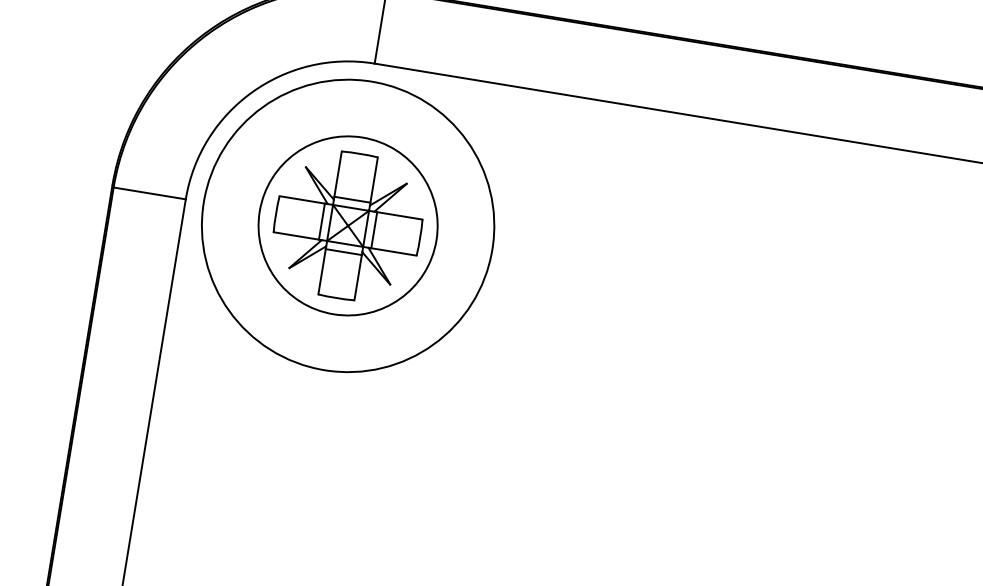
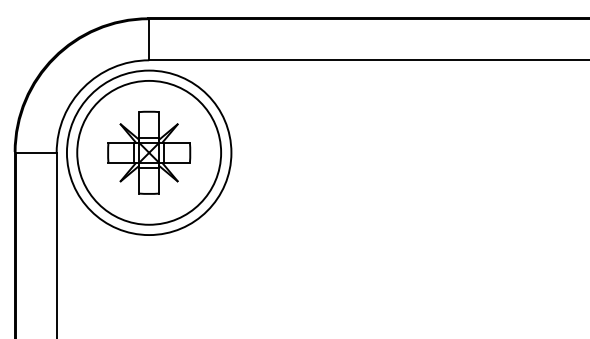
circle: (348, 225) -> (149, 152), size x1.43

